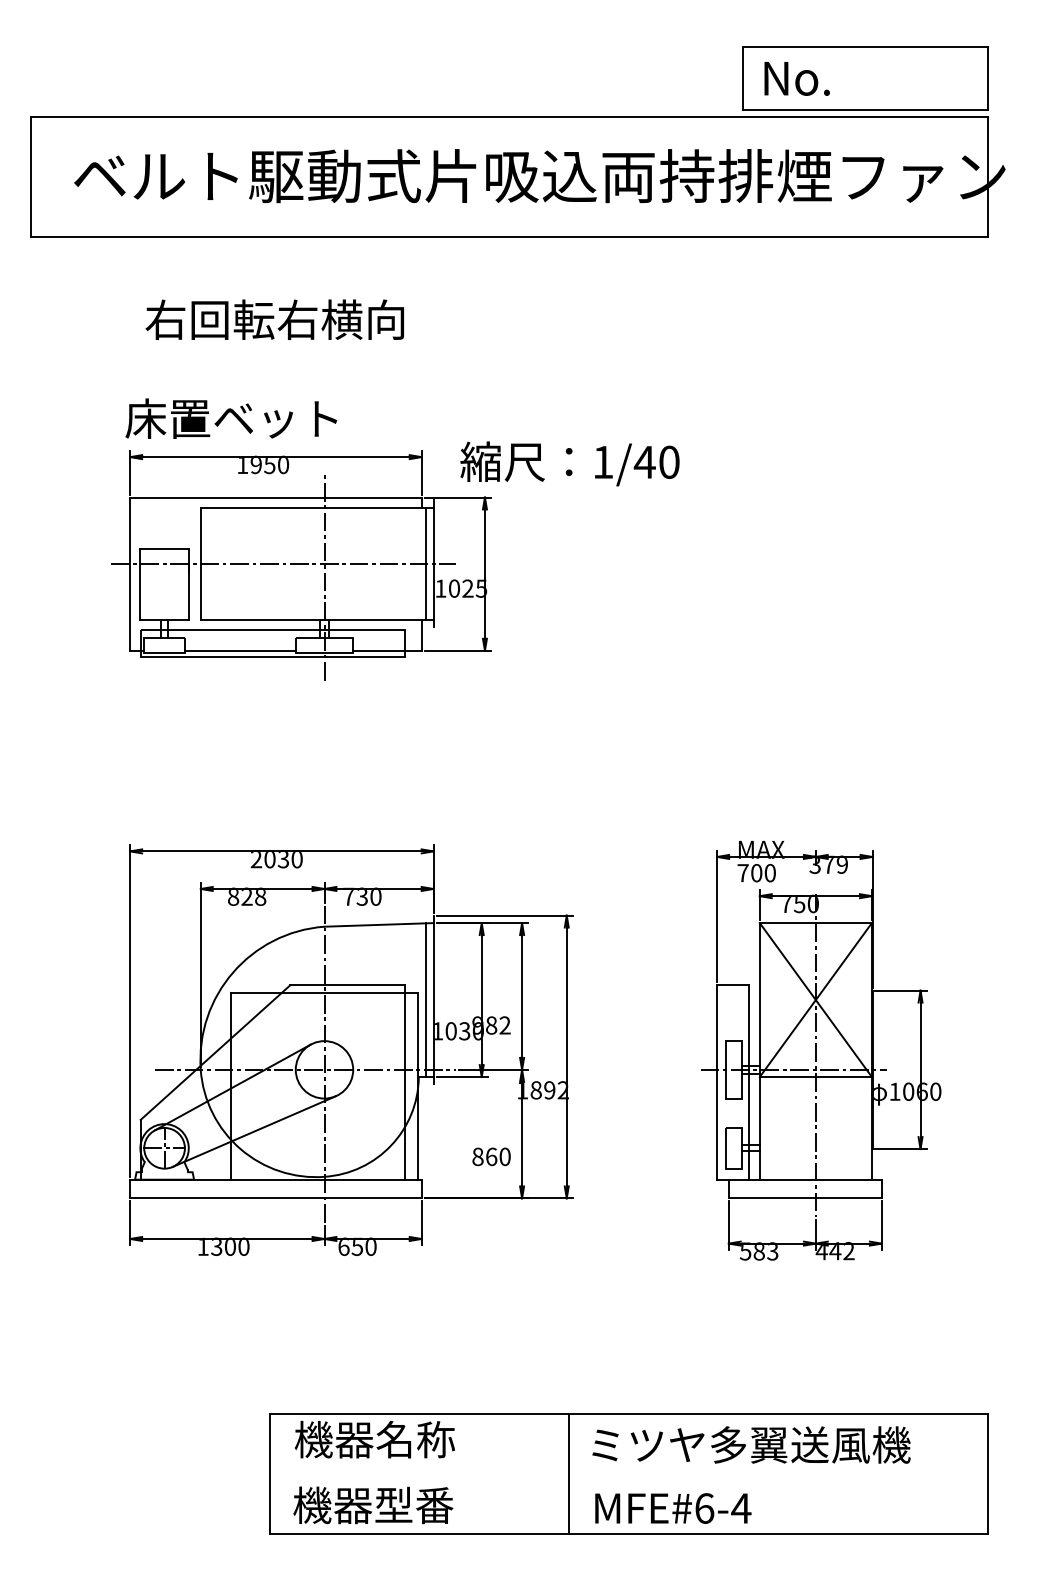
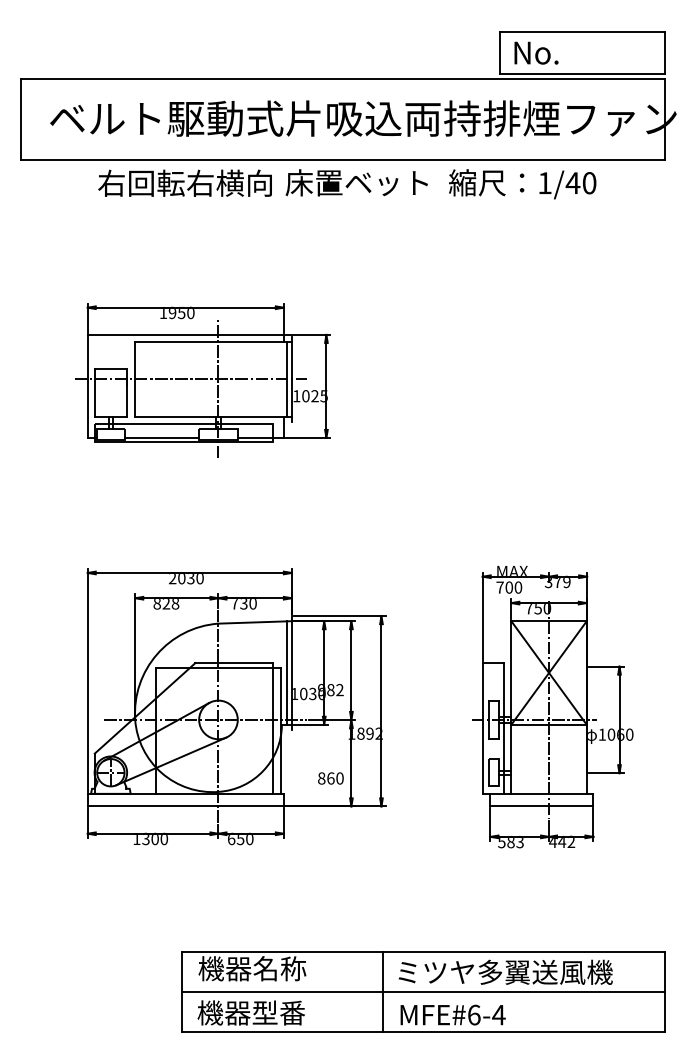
text: (274, 318) -> (184, 182), moved
text: (230, 418) -> (356, 182), moved
text: (569, 464) -> (522, 184), moved
line: (629, 1473) -> (423, 991), added

